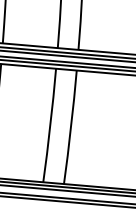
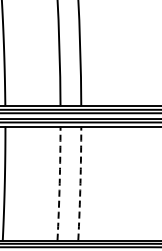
arc: (50, 125) -> (59, 183), solid -> dashed
arc: (71, 127) -> (80, 183), solid -> dashed

